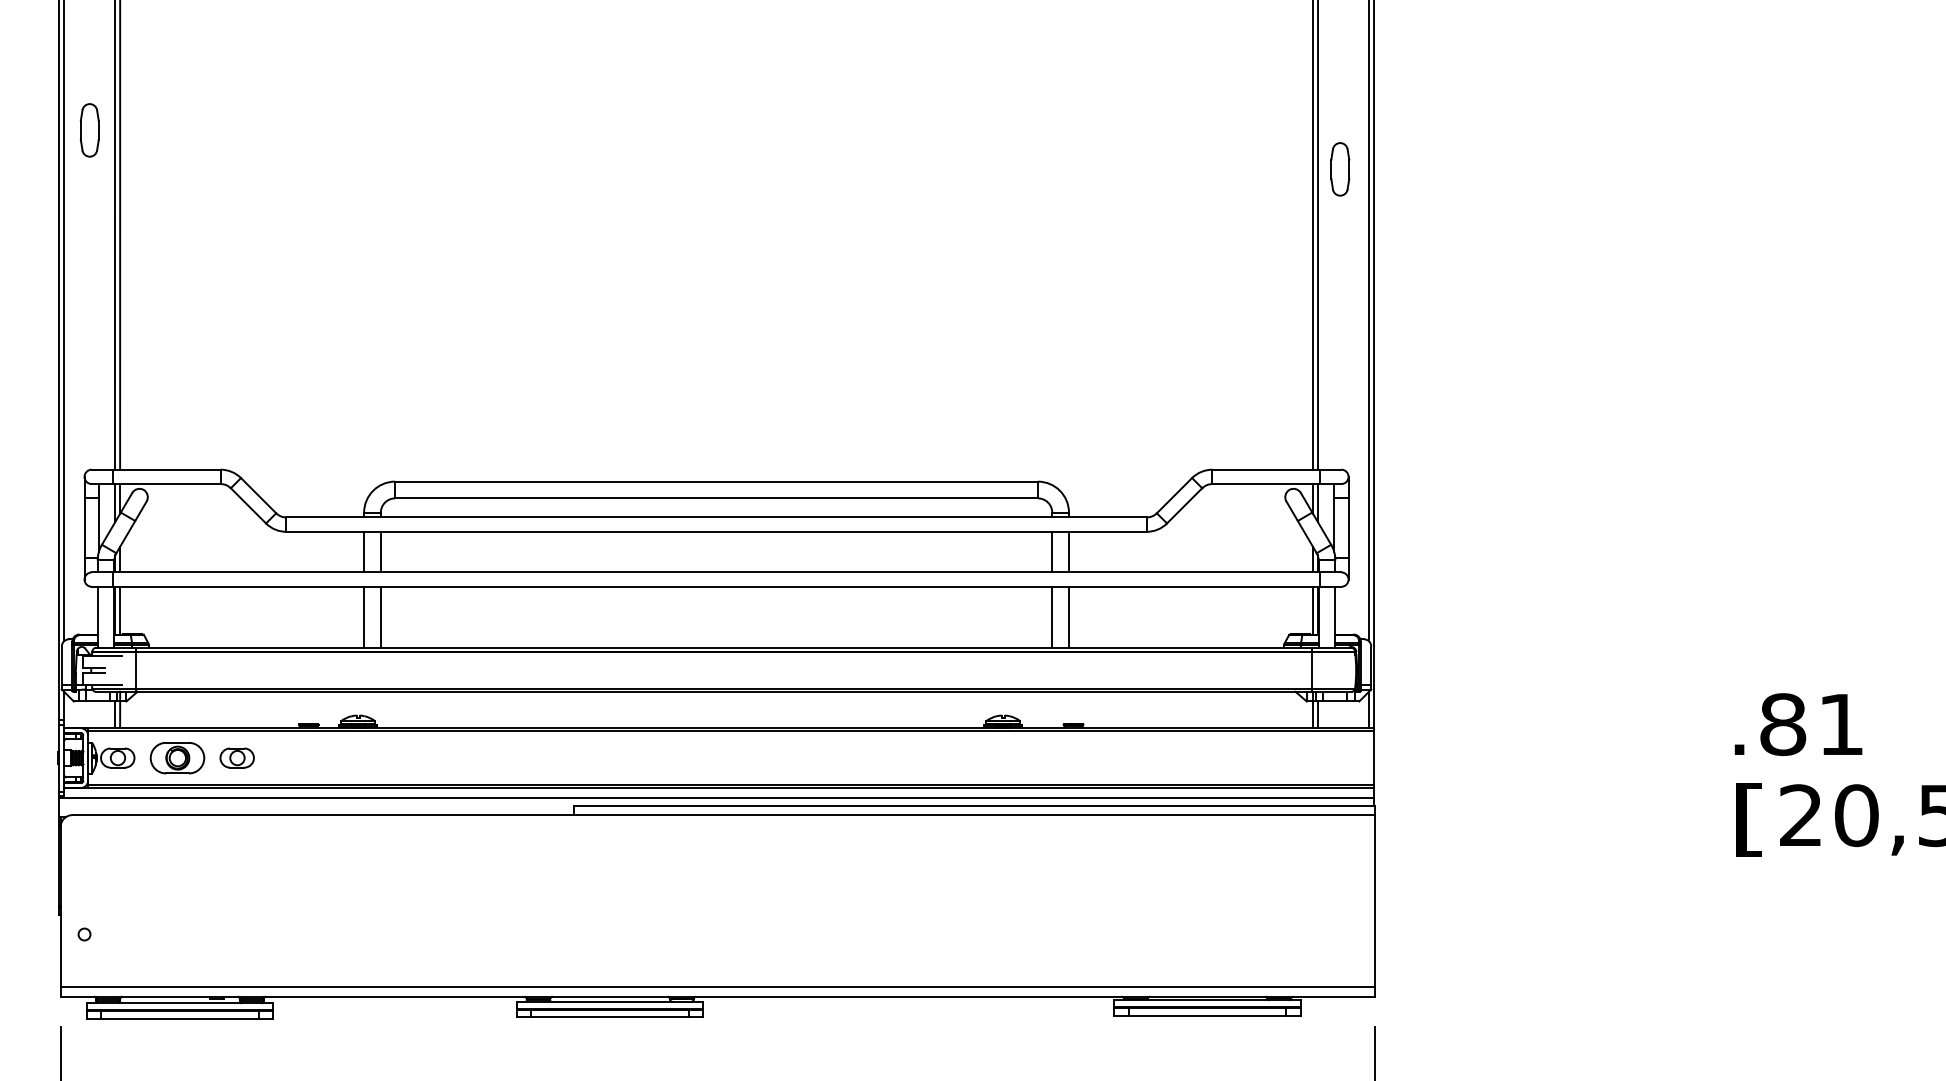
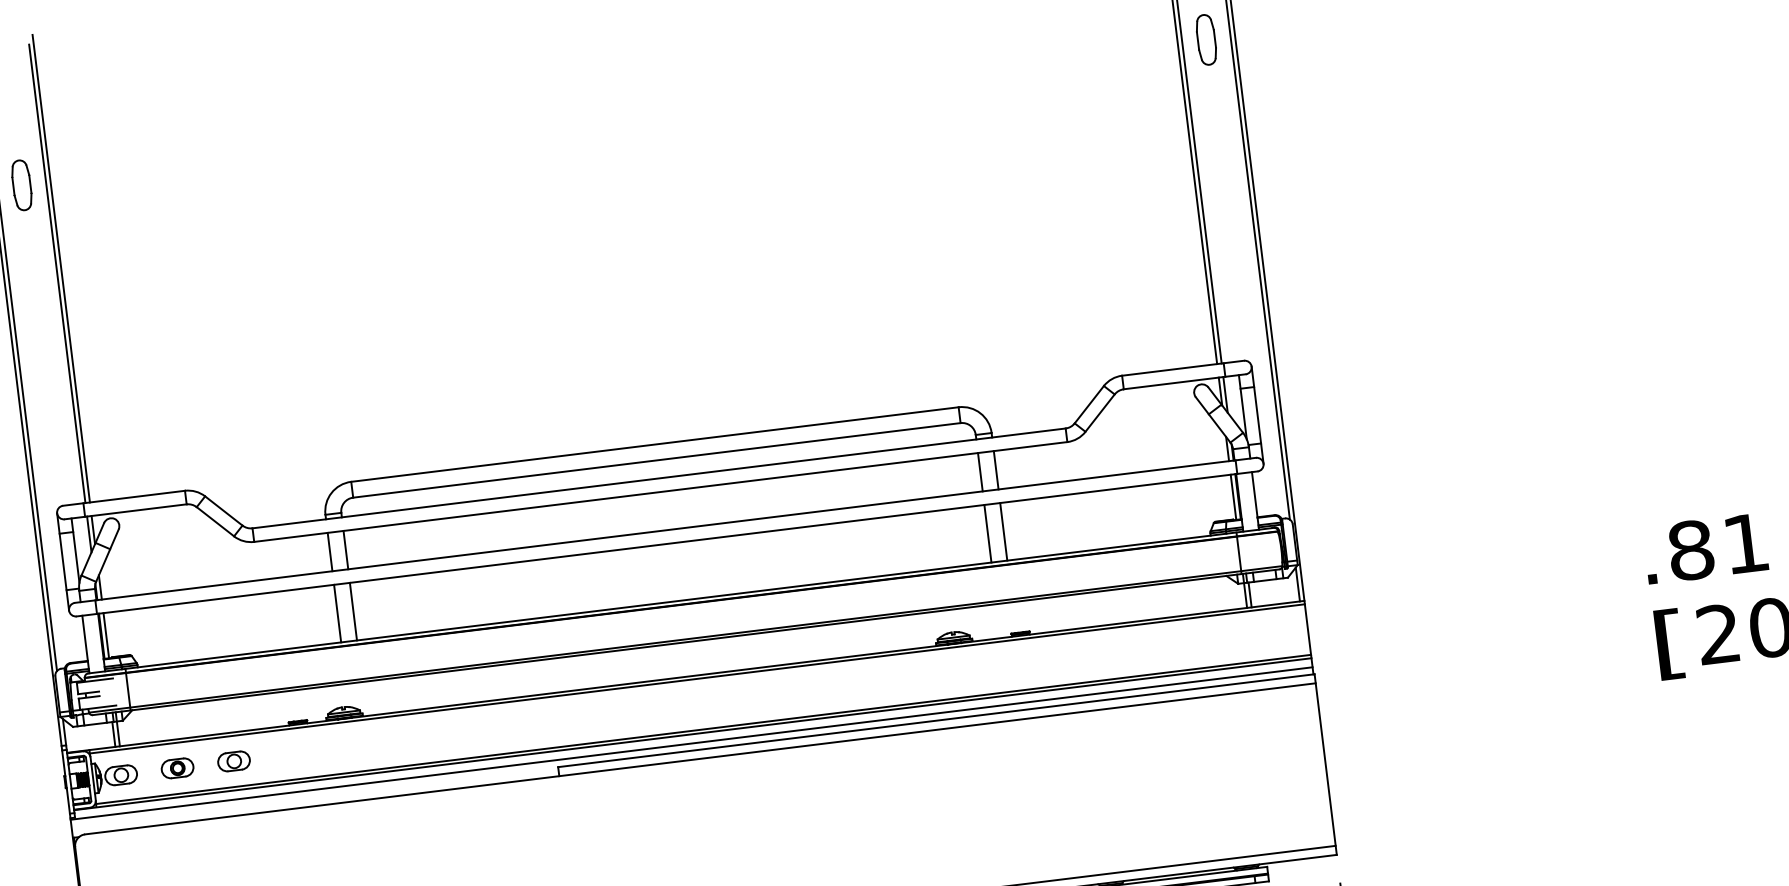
part: (1340, 169) -> (1206, 39), moved
part: (177, 757) -> (177, 767), size x0.62

